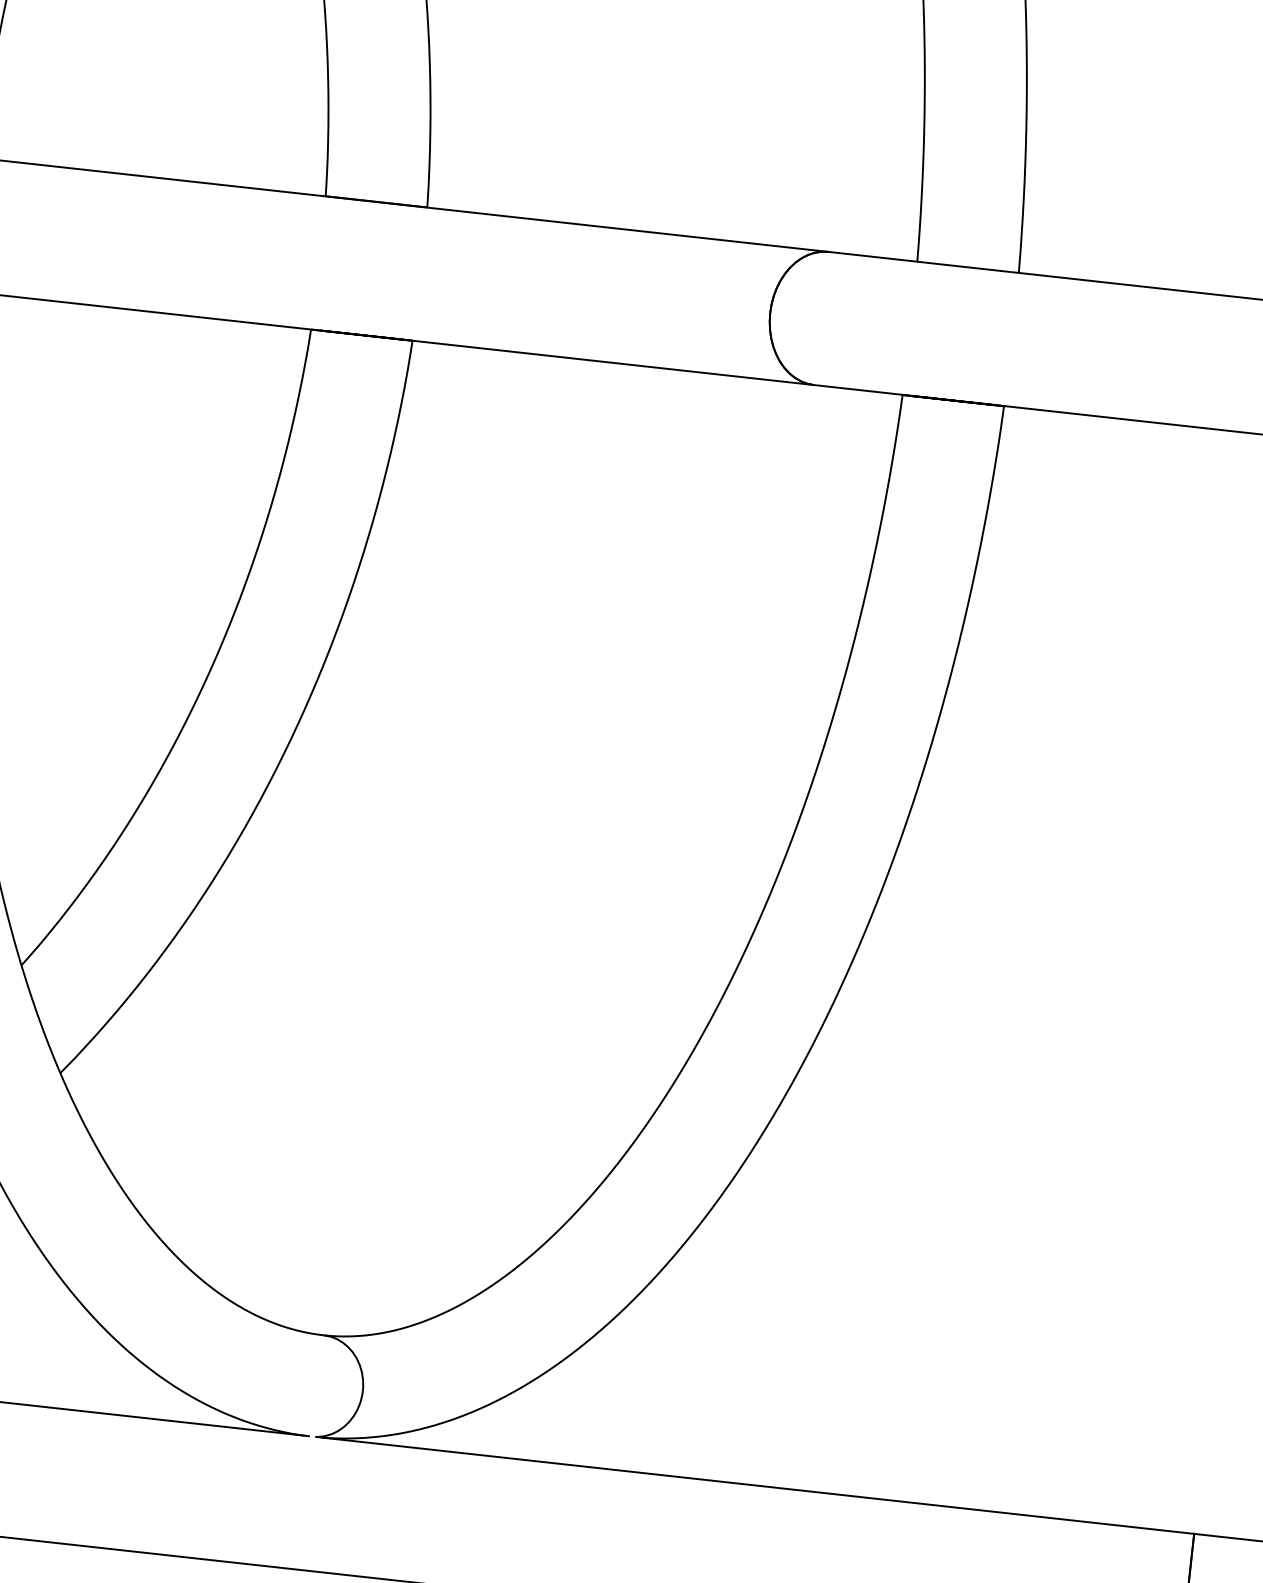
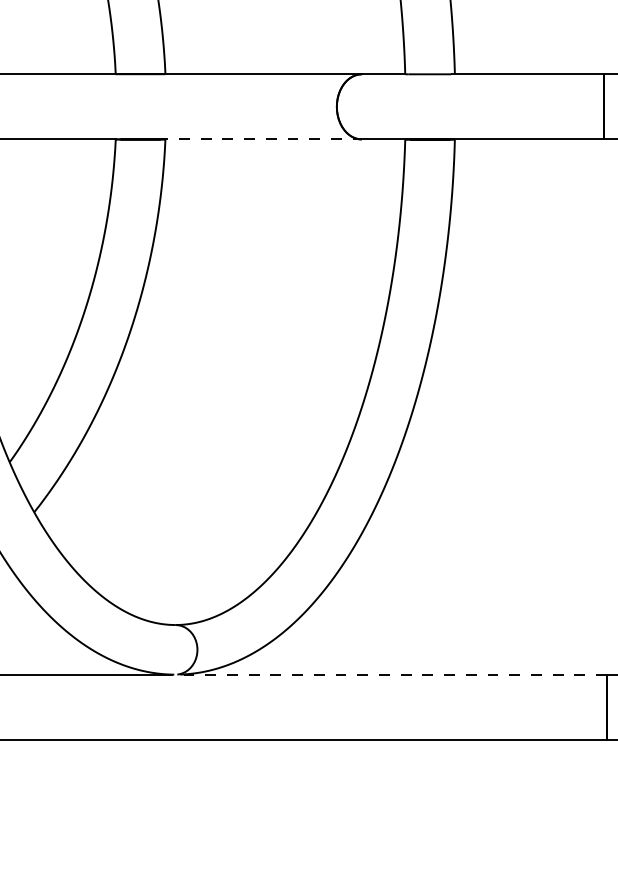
line: (606, 362) -> (260, 139), solid -> dashed
line: (755, 1485) -> (392, 674), solid -> dashed

